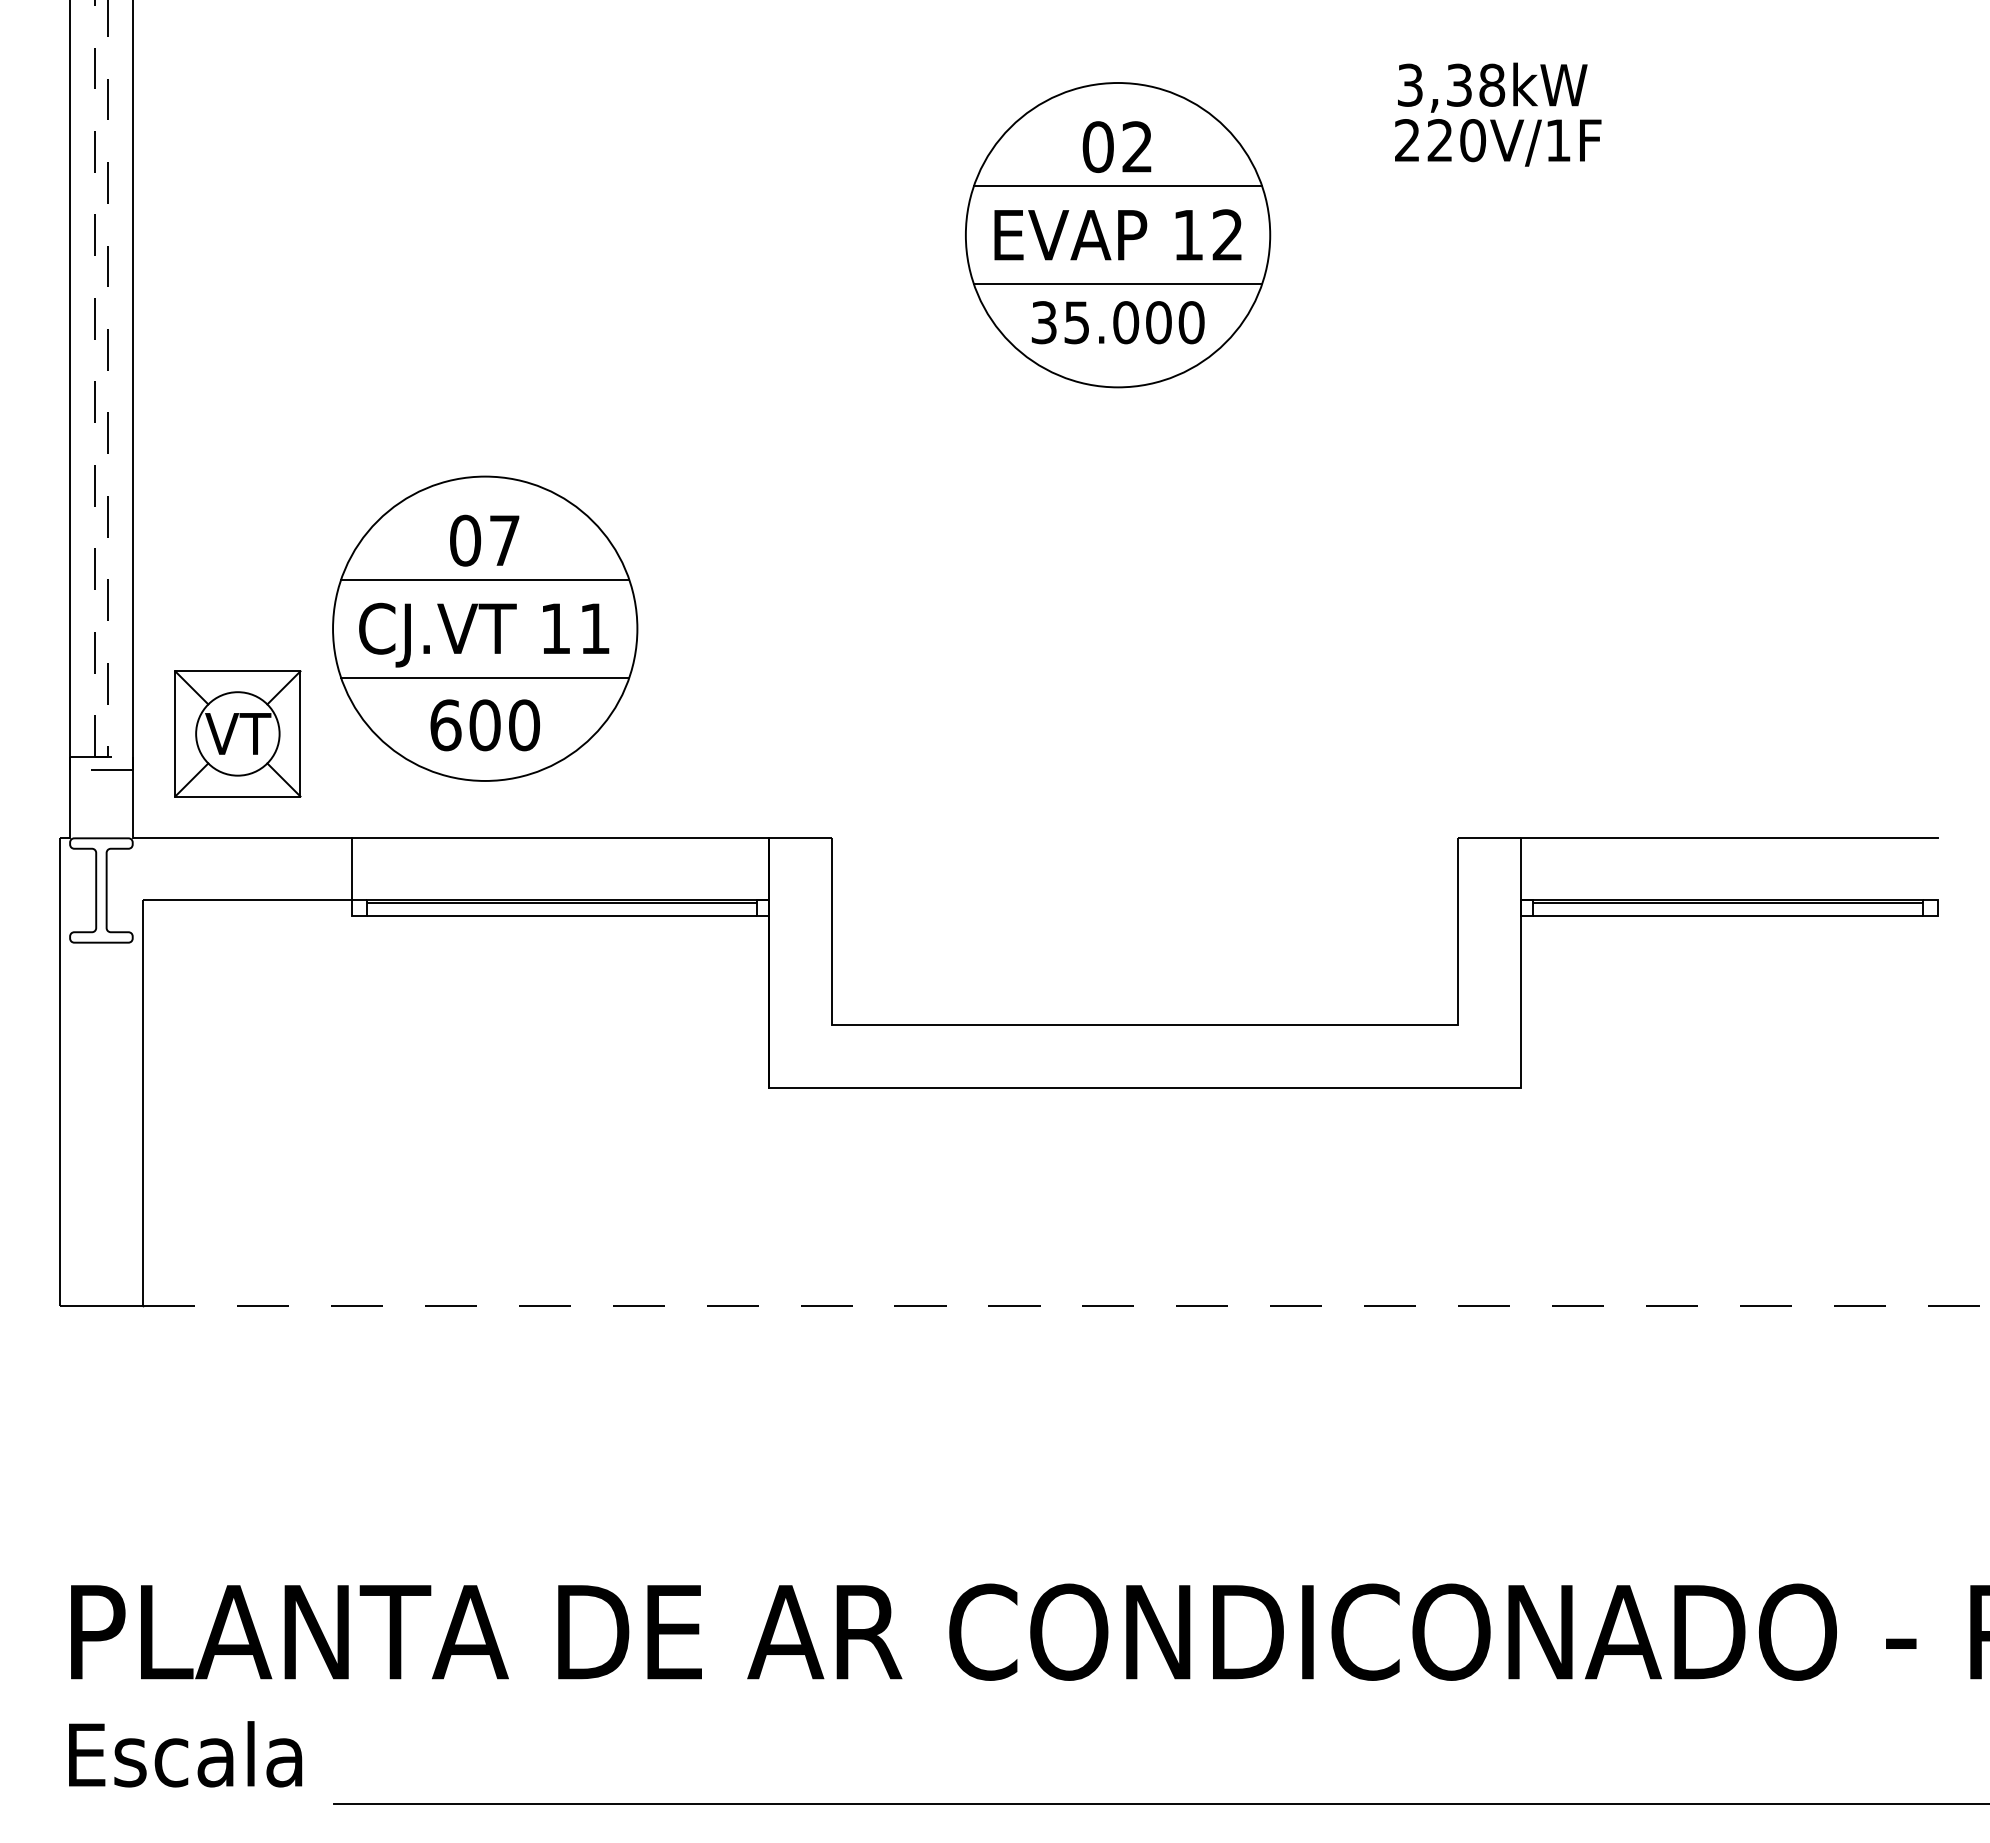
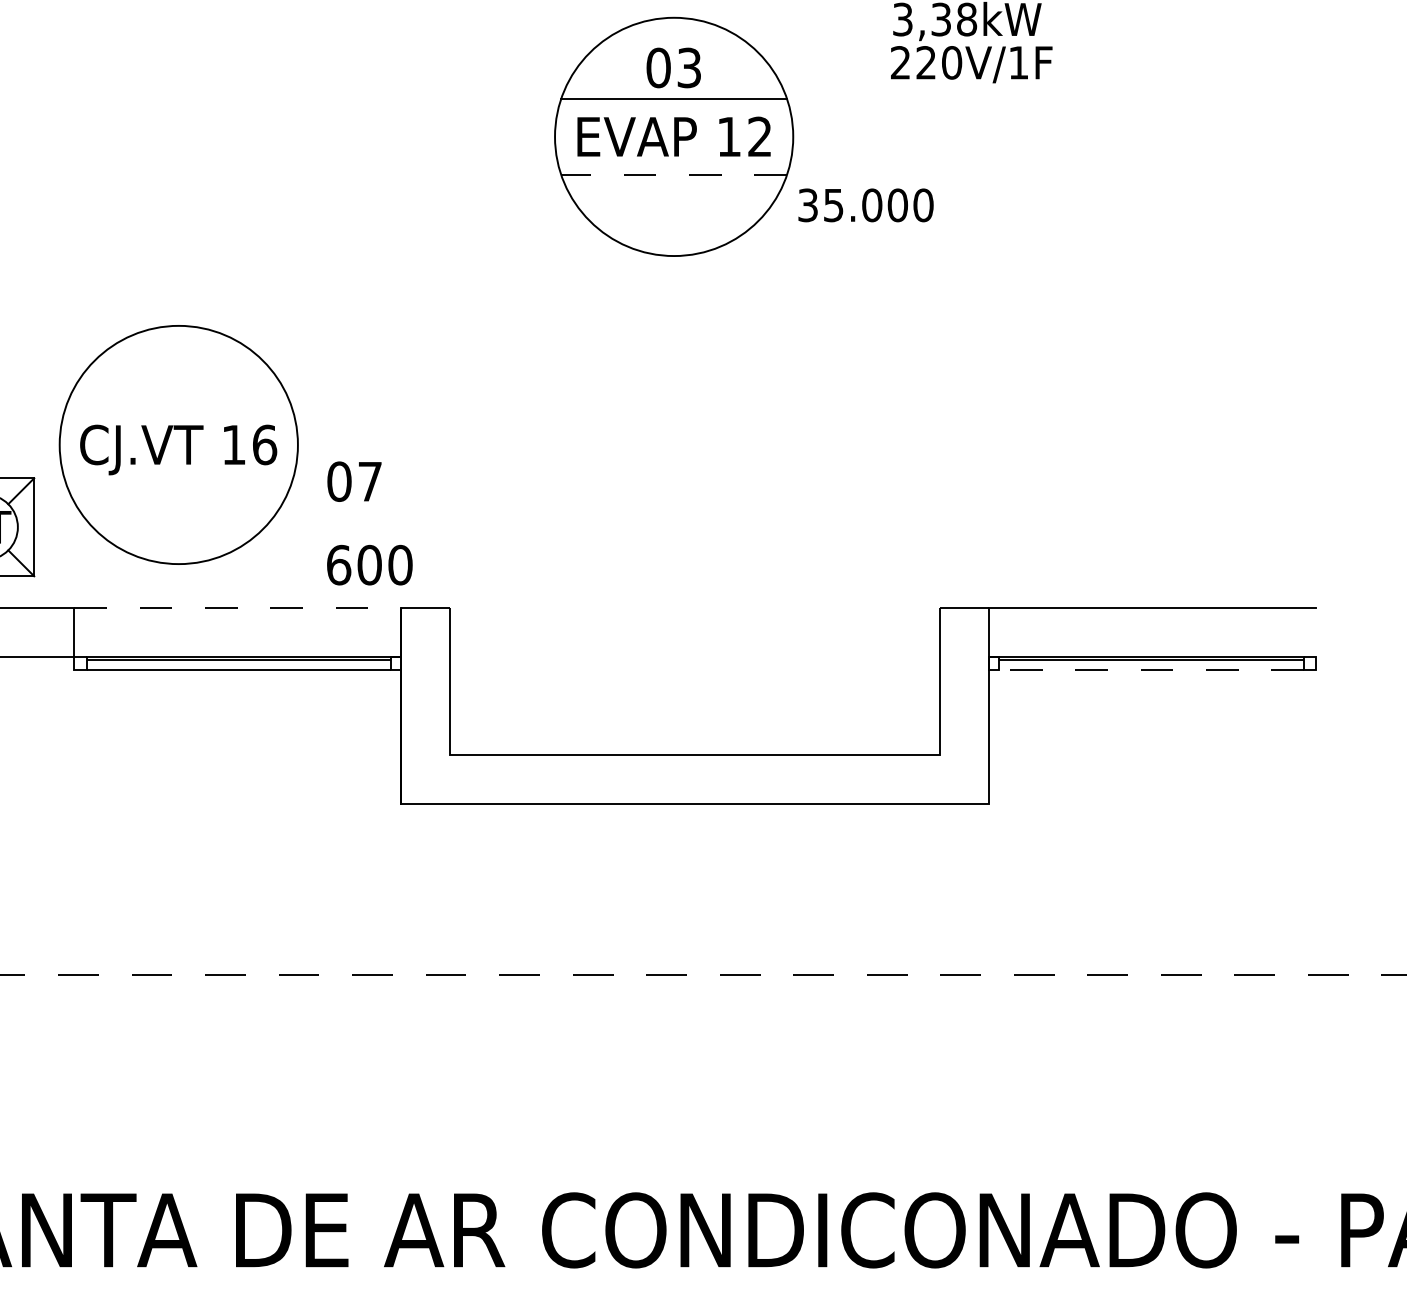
text: (1137, 147) -> (689, 68), 02 -> 03
line: (1117, 283) -> (673, 174), solid -> dashed
text: (1117, 322) -> (865, 205), moved
text: (484, 540) -> (354, 481), moved
line: (485, 580) -> (179, 407), removed
text: (594, 628) -> (264, 444), 11 -> 16
line: (485, 677) -> (179, 483), removed
text: (484, 725) -> (369, 565), moved
line: (560, 837) -> (237, 608), solid -> dashed
line: (1727, 915) -> (1151, 669), solid -> dashed

